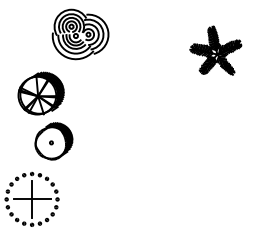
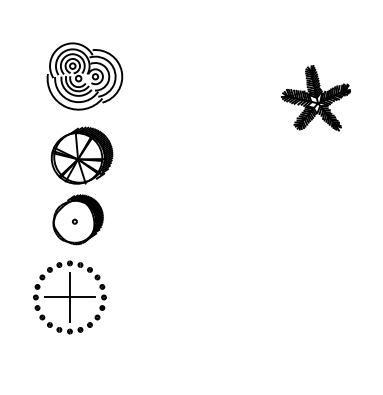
part: (80, 34) -> (84, 76), moved
part: (53, 141) -> (77, 219), moved

